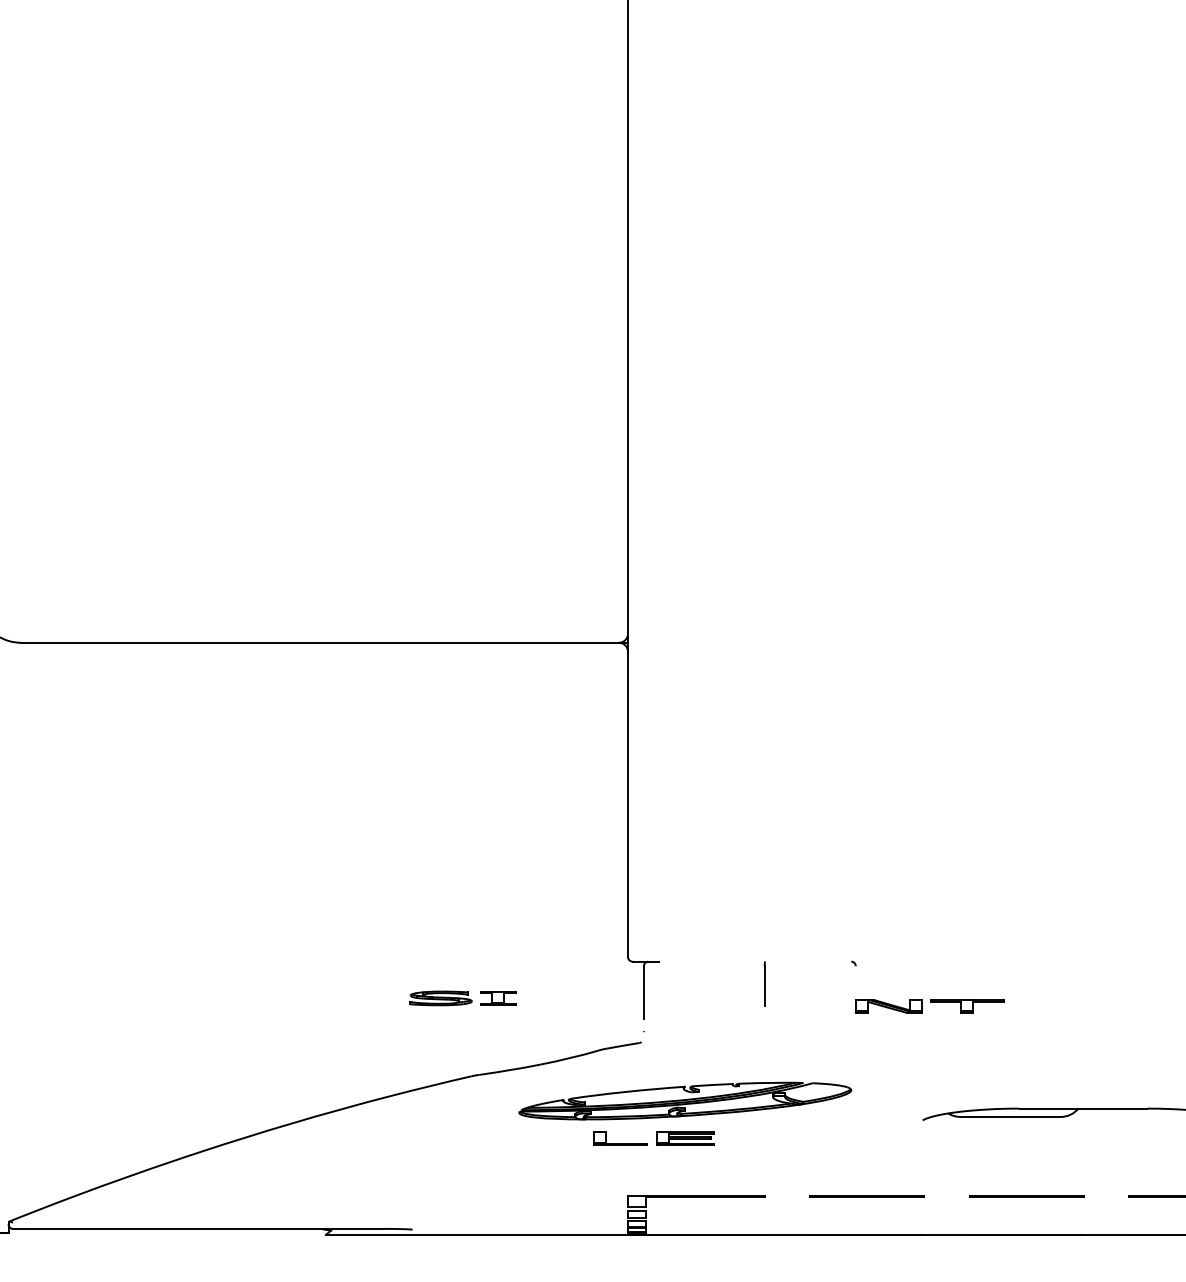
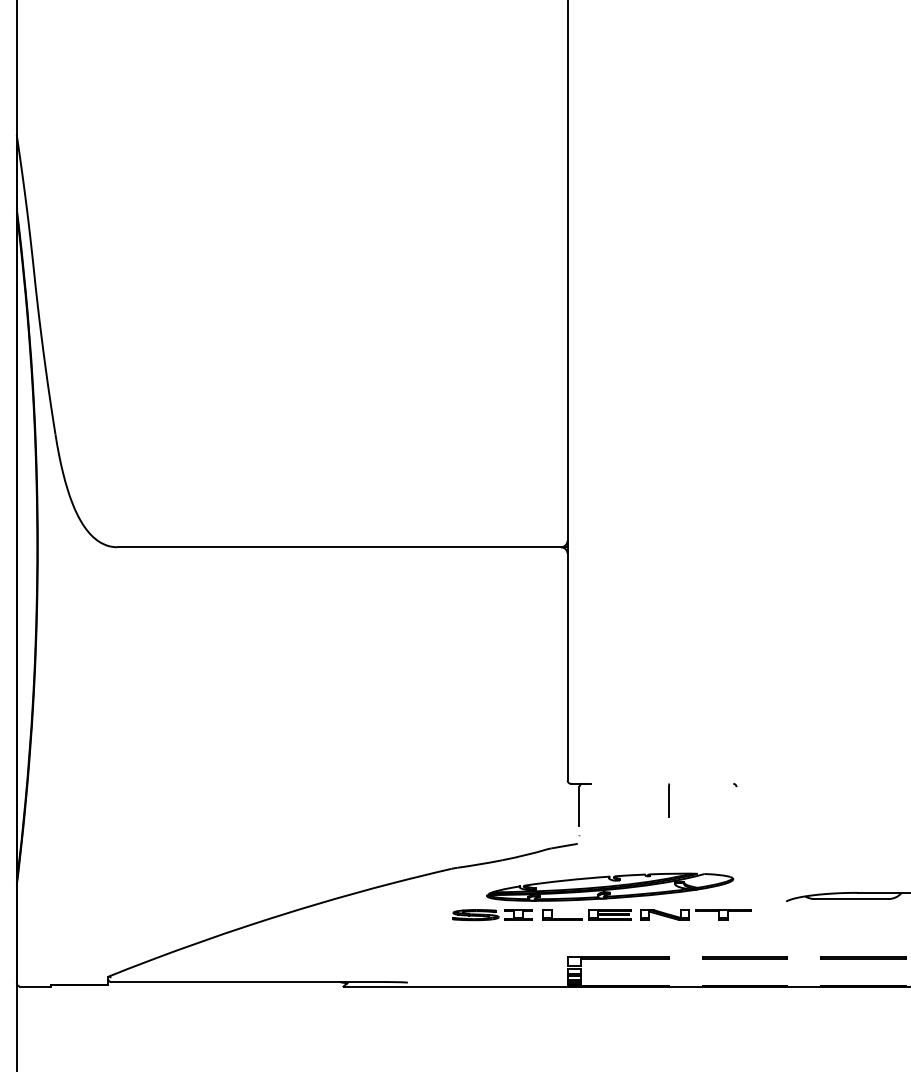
part: (463, 998) -> (492, 915), moved
part: (929, 1005) -> (695, 914), moved

